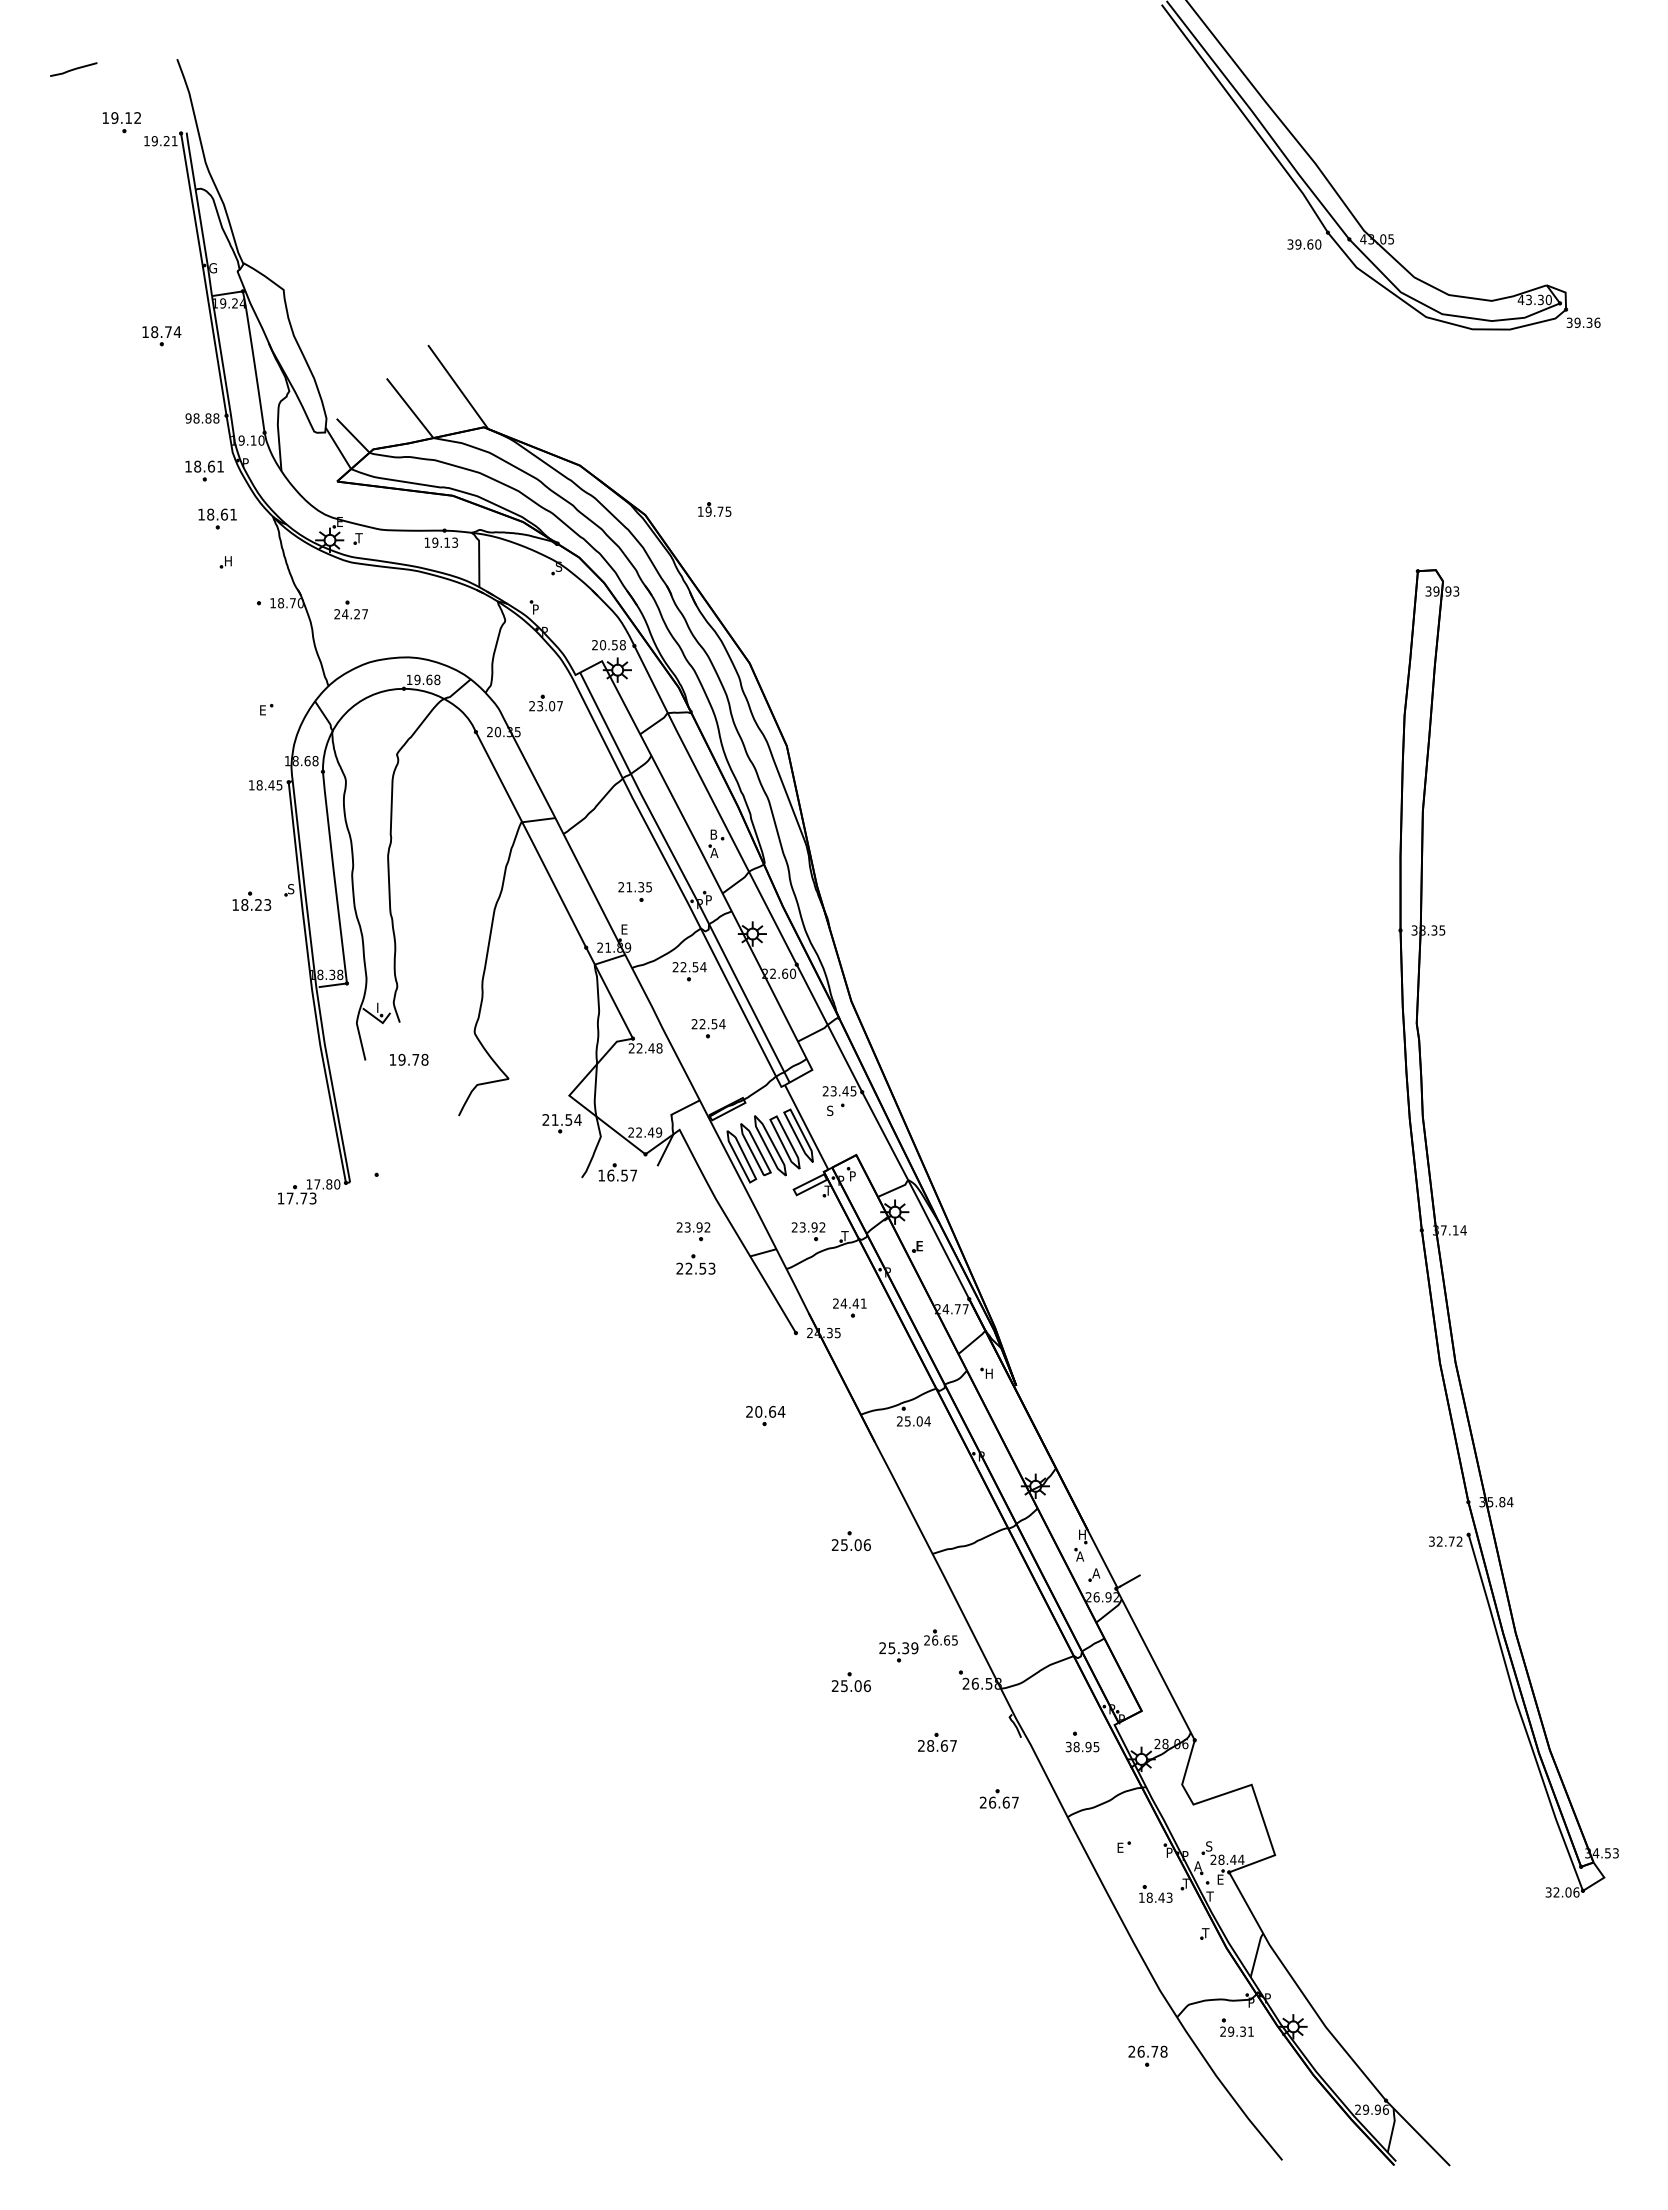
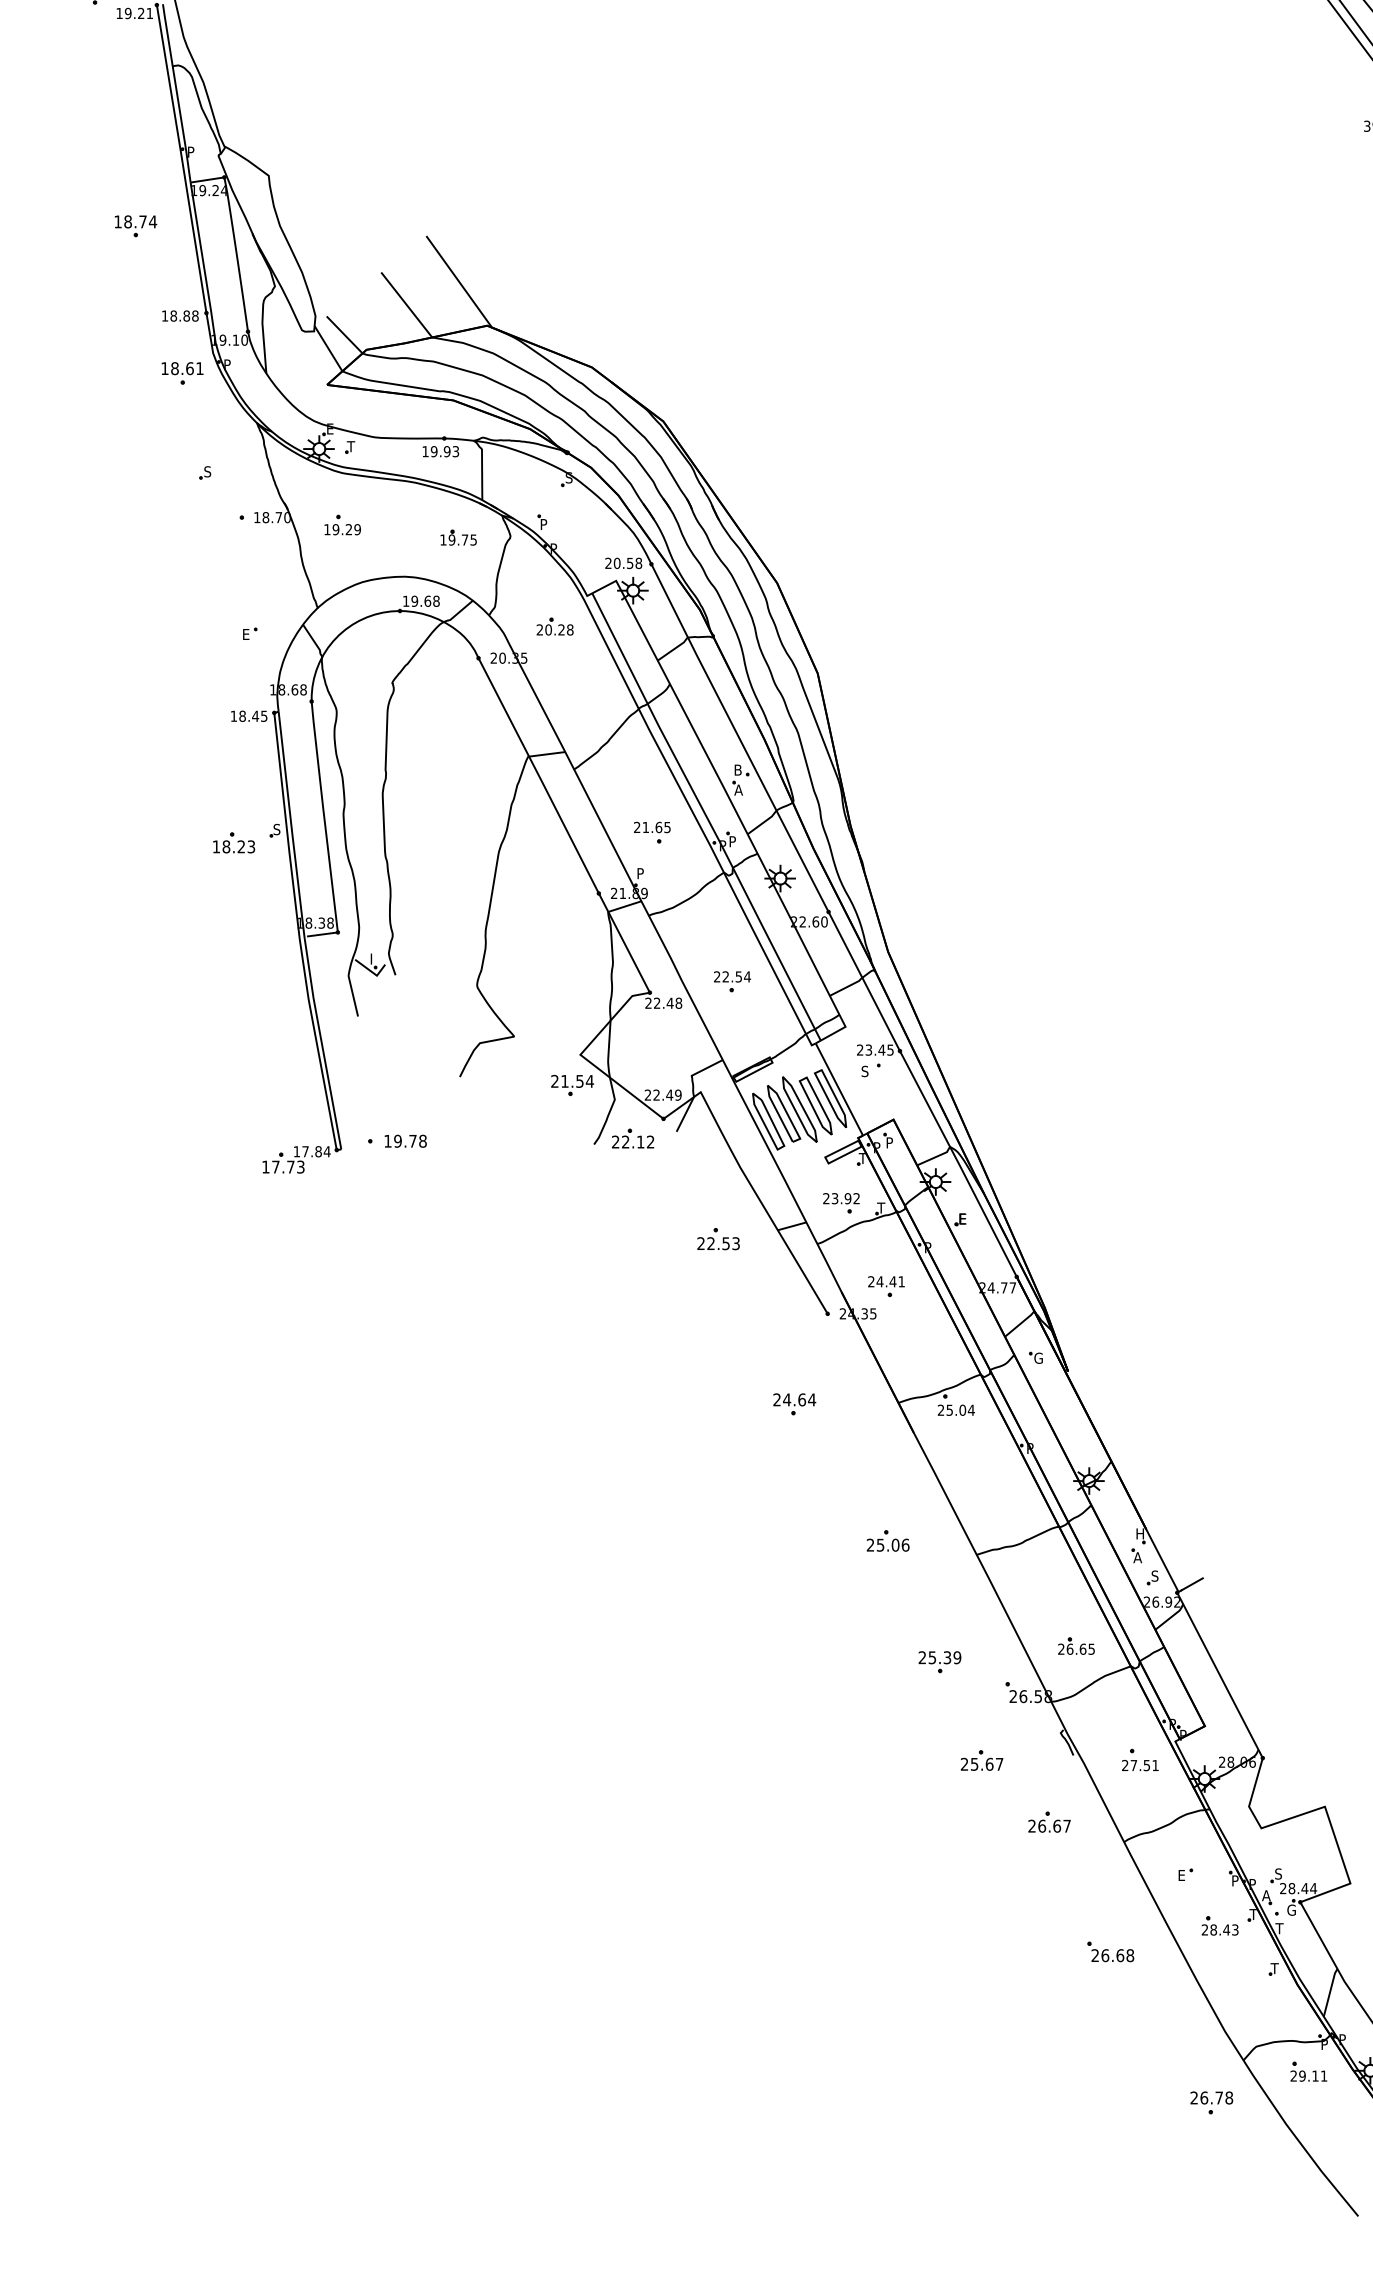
text: (212, 268) -> (191, 152), G -> P
text: (188, 418) -> (164, 316), 98.88 -> 18.88
part: (714, 509) -> (458, 537), moved
part: (217, 518) -> (196, 425), removed
text: (447, 542) -> (447, 451), 19.13 -> 19.93
text: (227, 561) -> (207, 472), H -> S
text: (351, 614) -> (342, 529), 24.27 -> 19.29
text: (550, 706) -> (559, 630), 23.07 -> 20.28
text: (641, 887) -> (659, 827), 21.35 -> 21.65
text: (625, 929) -> (641, 873), E -> P
part: (689, 971) -> (711, 919), removed
text: (409, 1059) -> (406, 1140), moved
text: (617, 1175) -> (632, 1141), 16.57 -> 22.12
text: (337, 1184) -> (327, 1151), 17.80 -> 17.84
part: (693, 1231) -> (715, 1203), removed
text: (989, 1373) -> (1038, 1358), H -> G
text: (758, 1411) -> (786, 1399), 20.64 -> 24.64
text: (1096, 1573) -> (1155, 1576), A -> S
part: (940, 1637) -> (1075, 1646), moved
part: (850, 1682) -> (887, 1695), removed
text: (930, 1745) -> (974, 1763), 28.67 -> 25.67
text: (1082, 1746) -> (1140, 1764), 38.95 -> 27.51
text: (1221, 1879) -> (1291, 1910), E -> G
text: (1141, 1897) -> (1204, 1929), 18.43 -> 28.43
part: (1054, 1917) -> (1109, 1951), added
text: (1242, 2031) -> (1314, 2075), 29.31 -> 29.11

